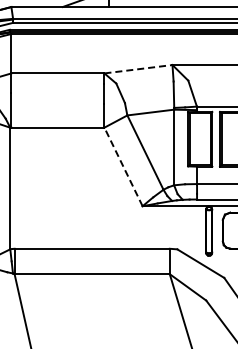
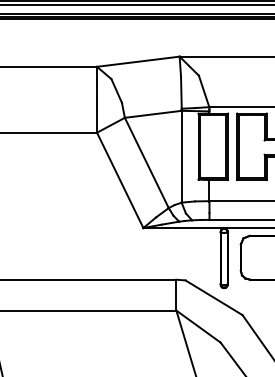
line: (138, 69) -> (138, 62), dashed -> solid
line: (123, 166) -> (120, 179), dashed -> solid

